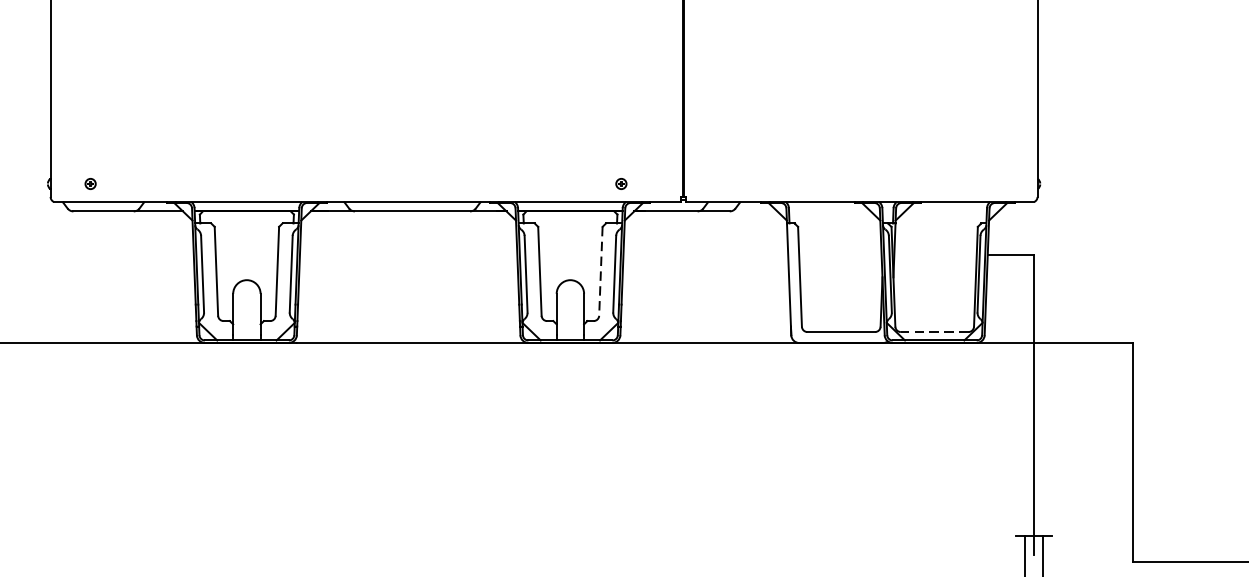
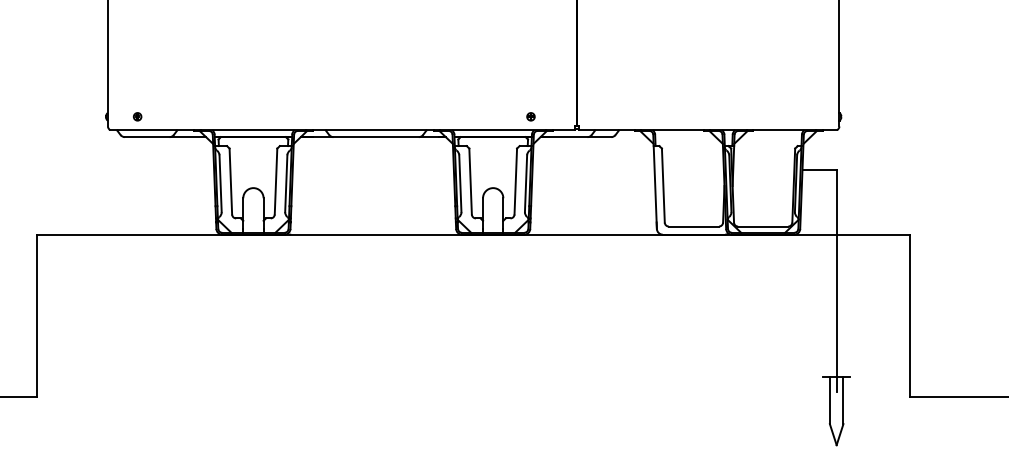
line: (600, 271) -> (515, 181), dashed -> solid
line: (933, 331) -> (762, 226), dashed -> solid

